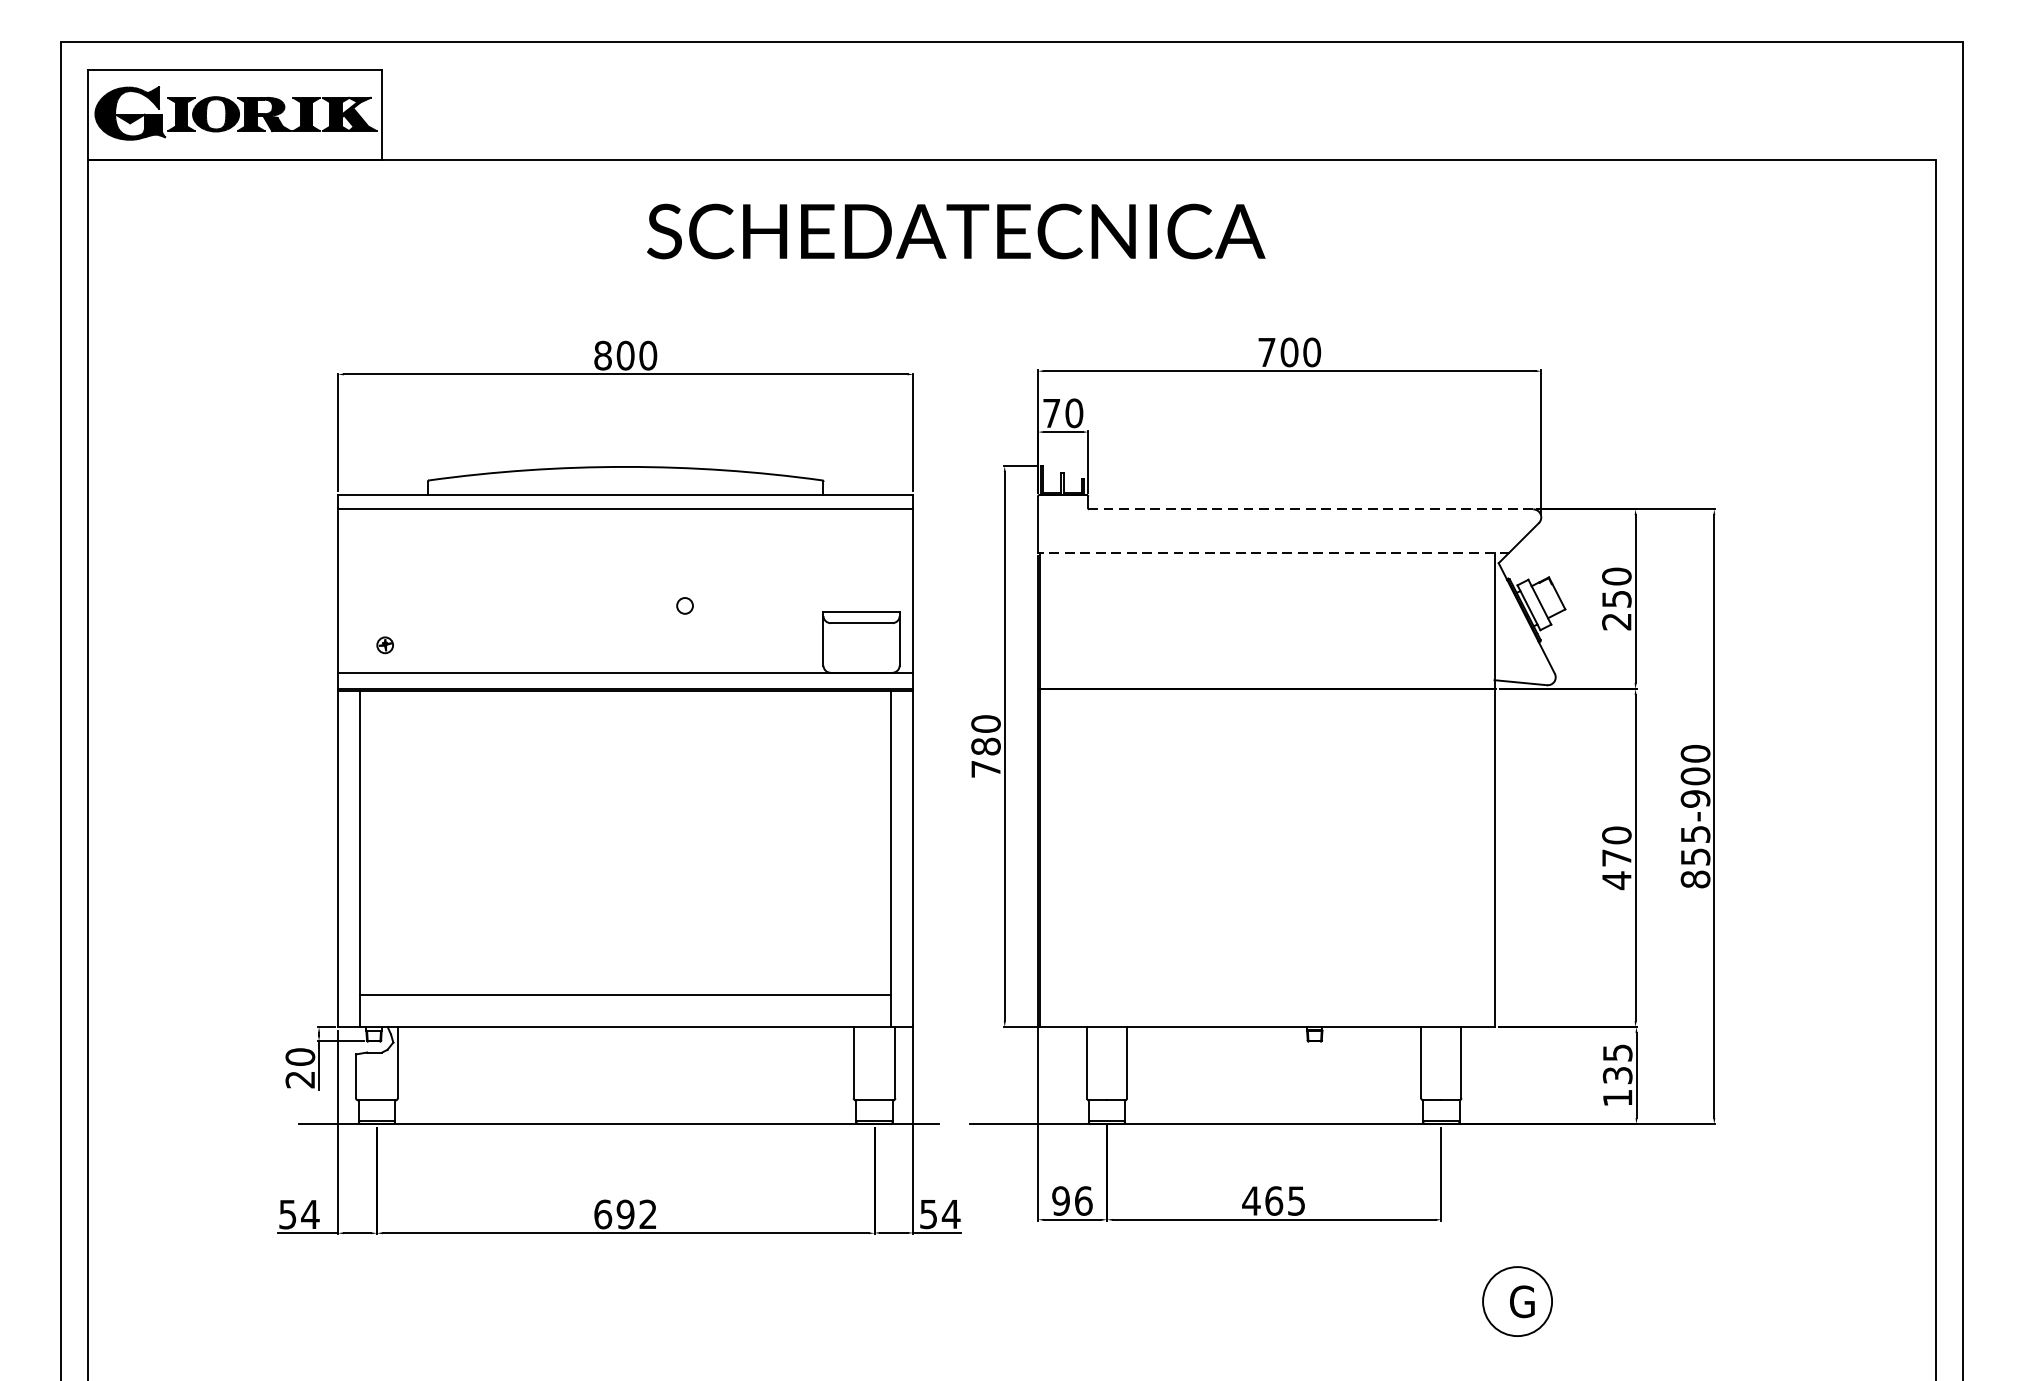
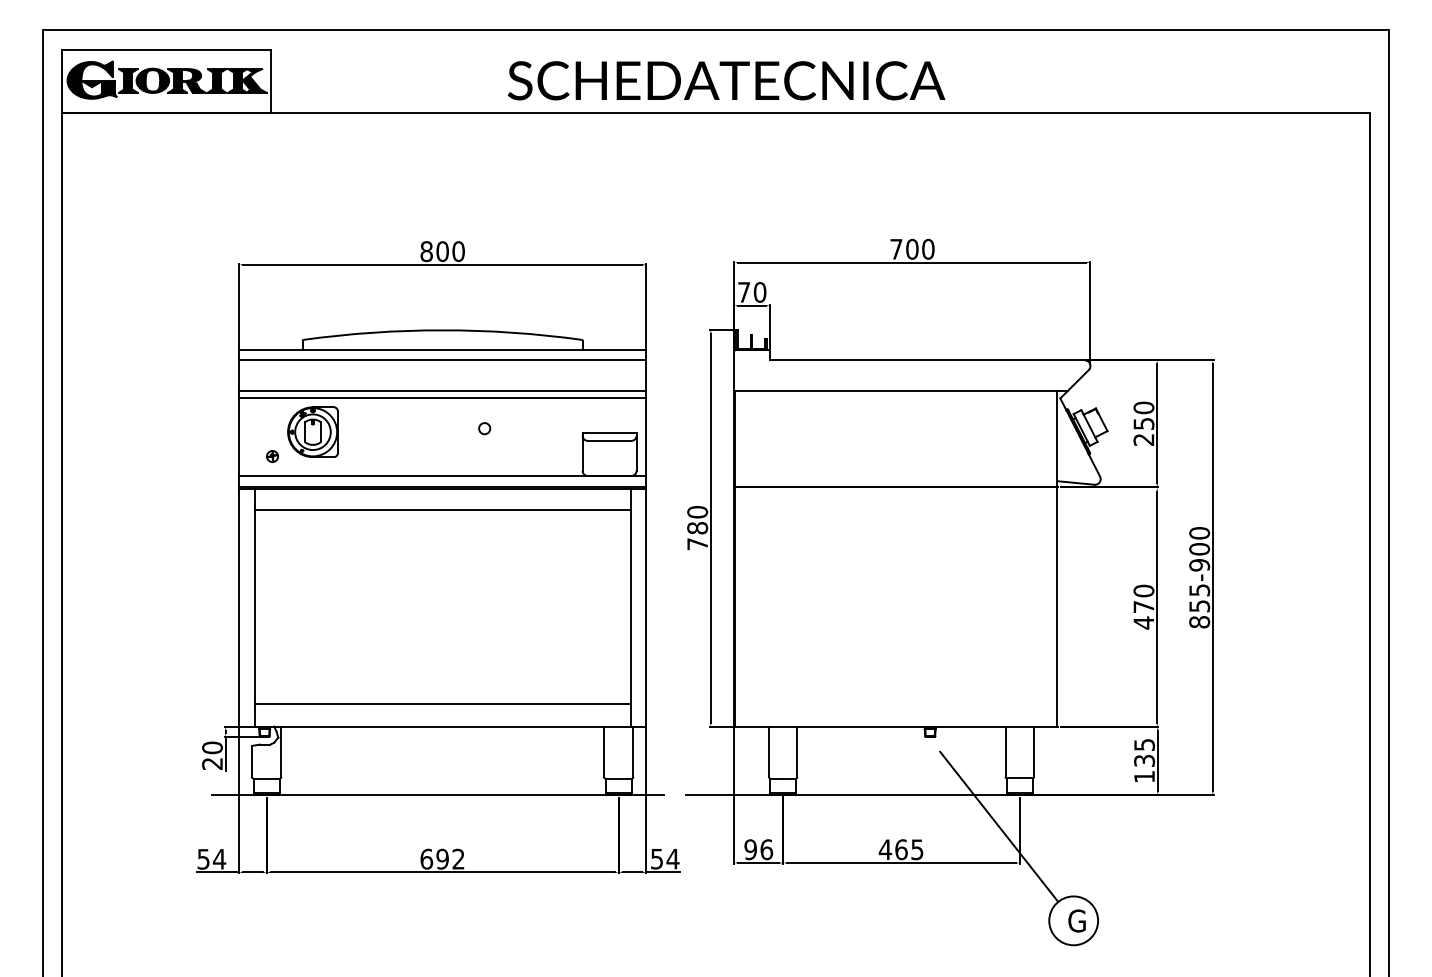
text: (956, 231) -> (726, 80), moved
line: (1310, 509) -> (927, 360), dashed -> solid
line: (625, 551) -> (442, 390), added
line: (1274, 551) -> (901, 390), dashed -> solid
line: (625, 563) -> (442, 398), added
part: (441, 609) -> (312, 431), added
line: (625, 721) -> (442, 510), added
line: (1412, 1168) -> (999, 826), added

